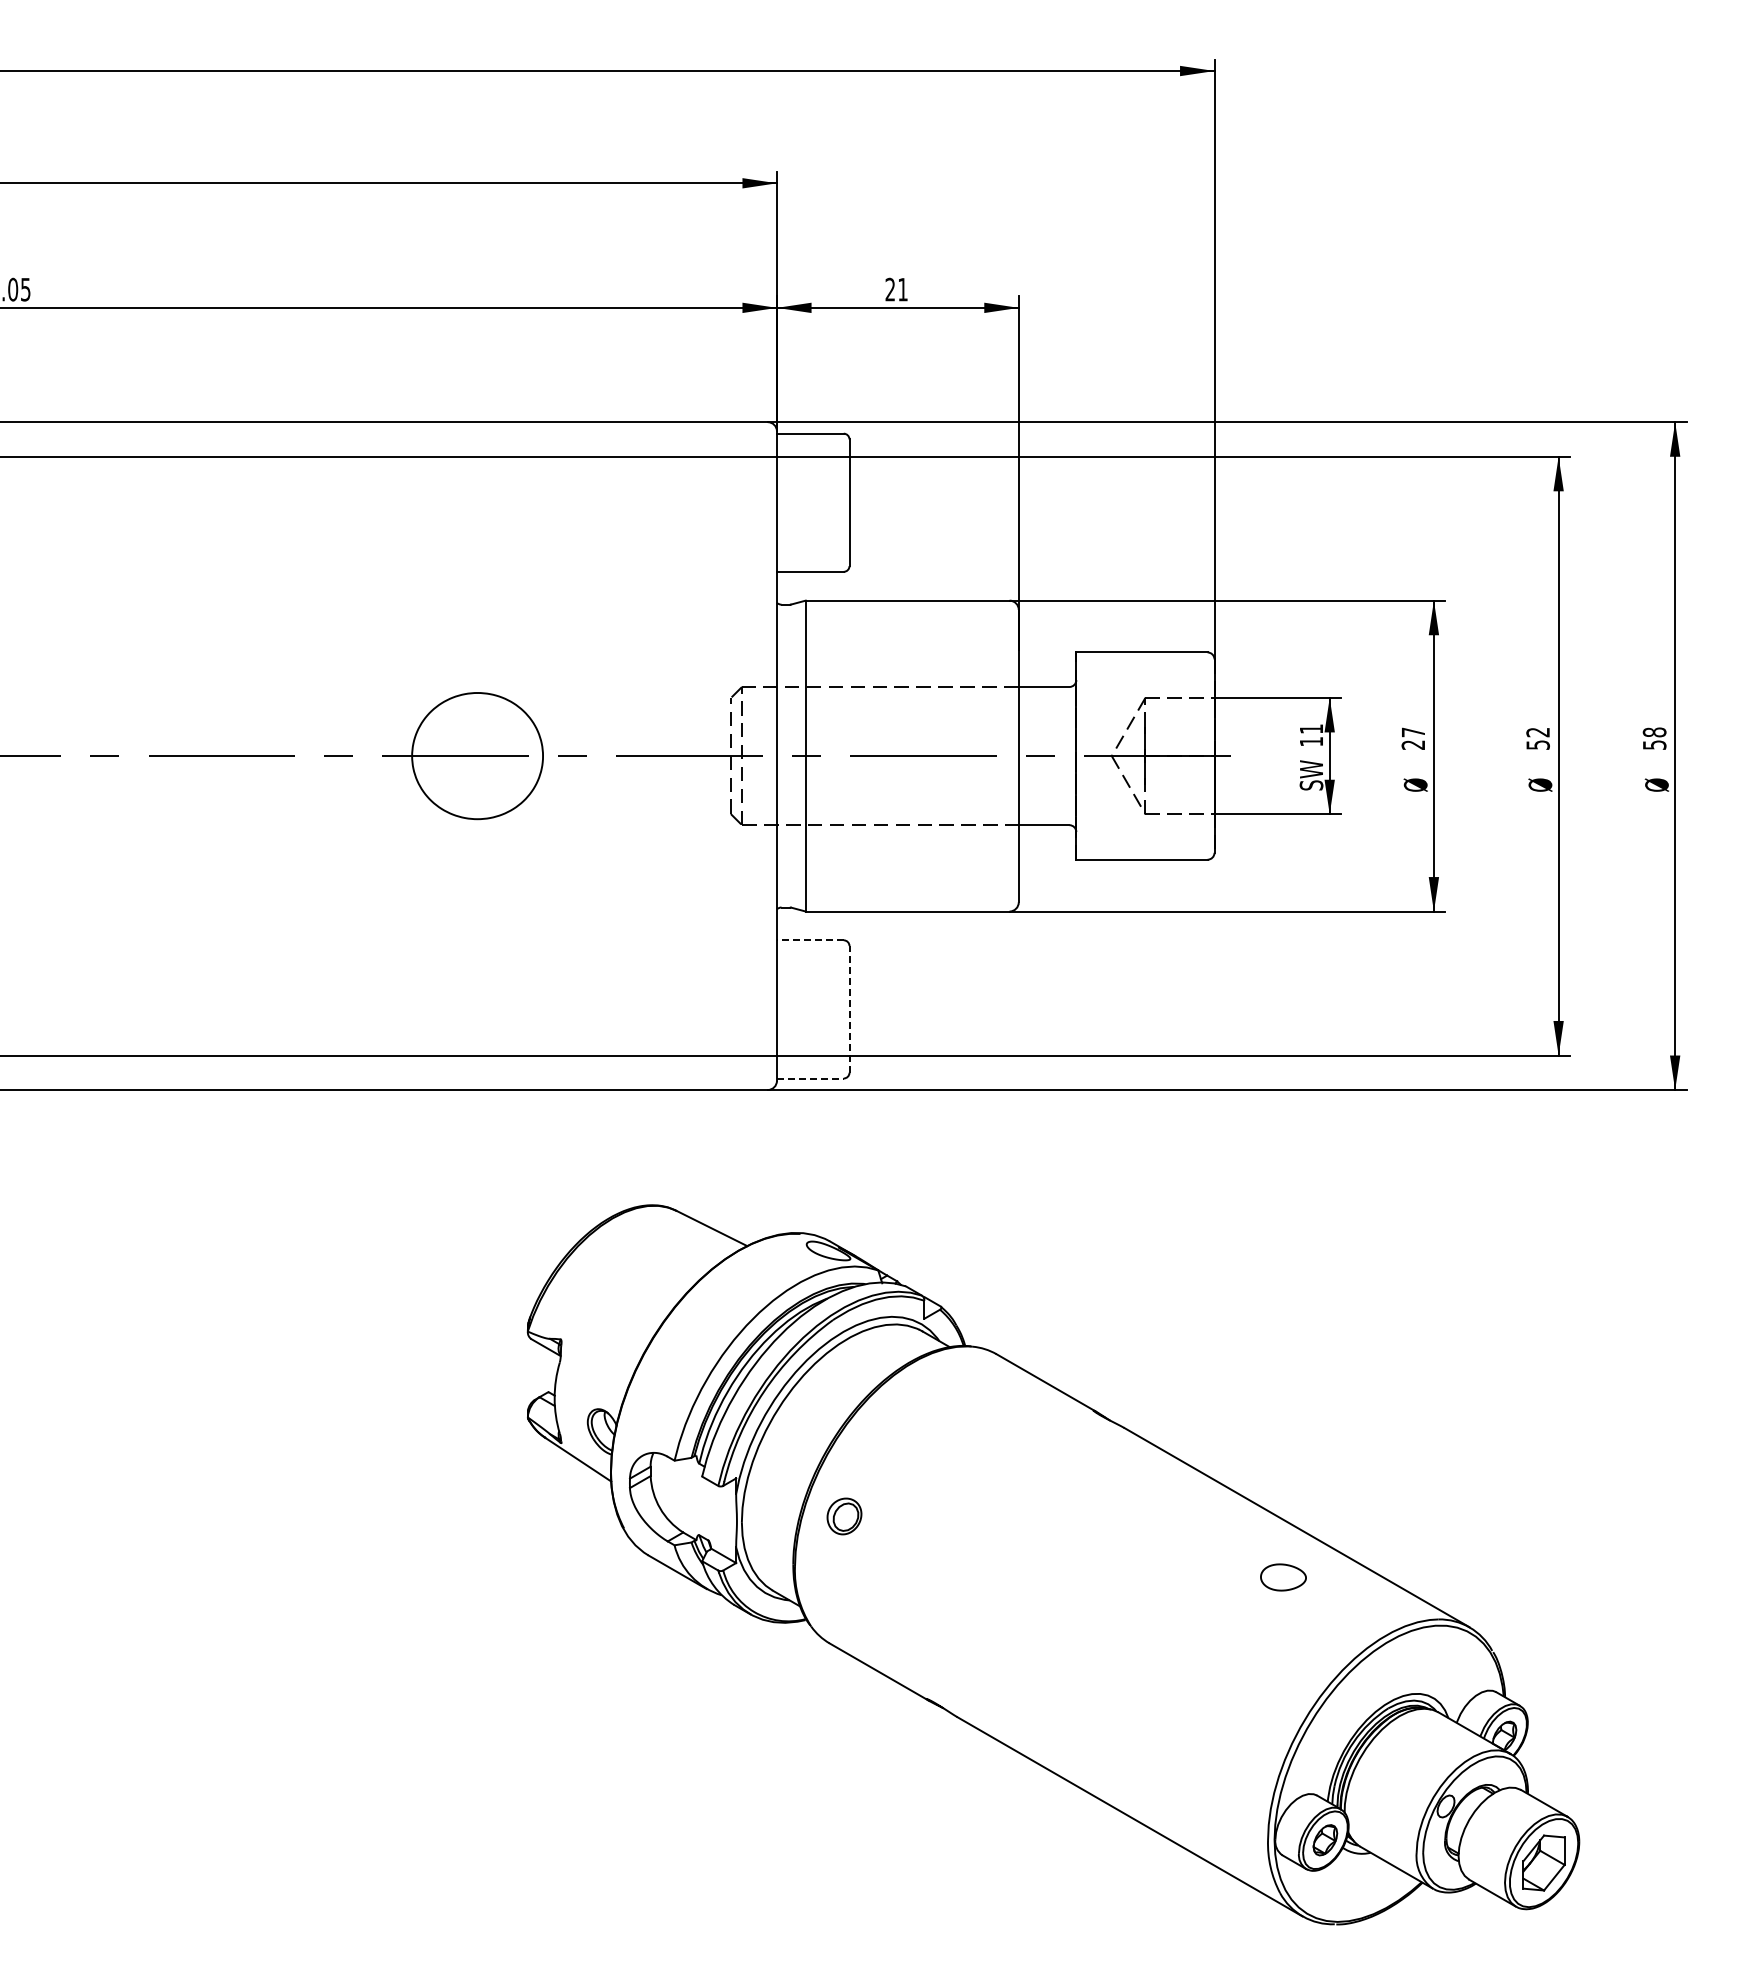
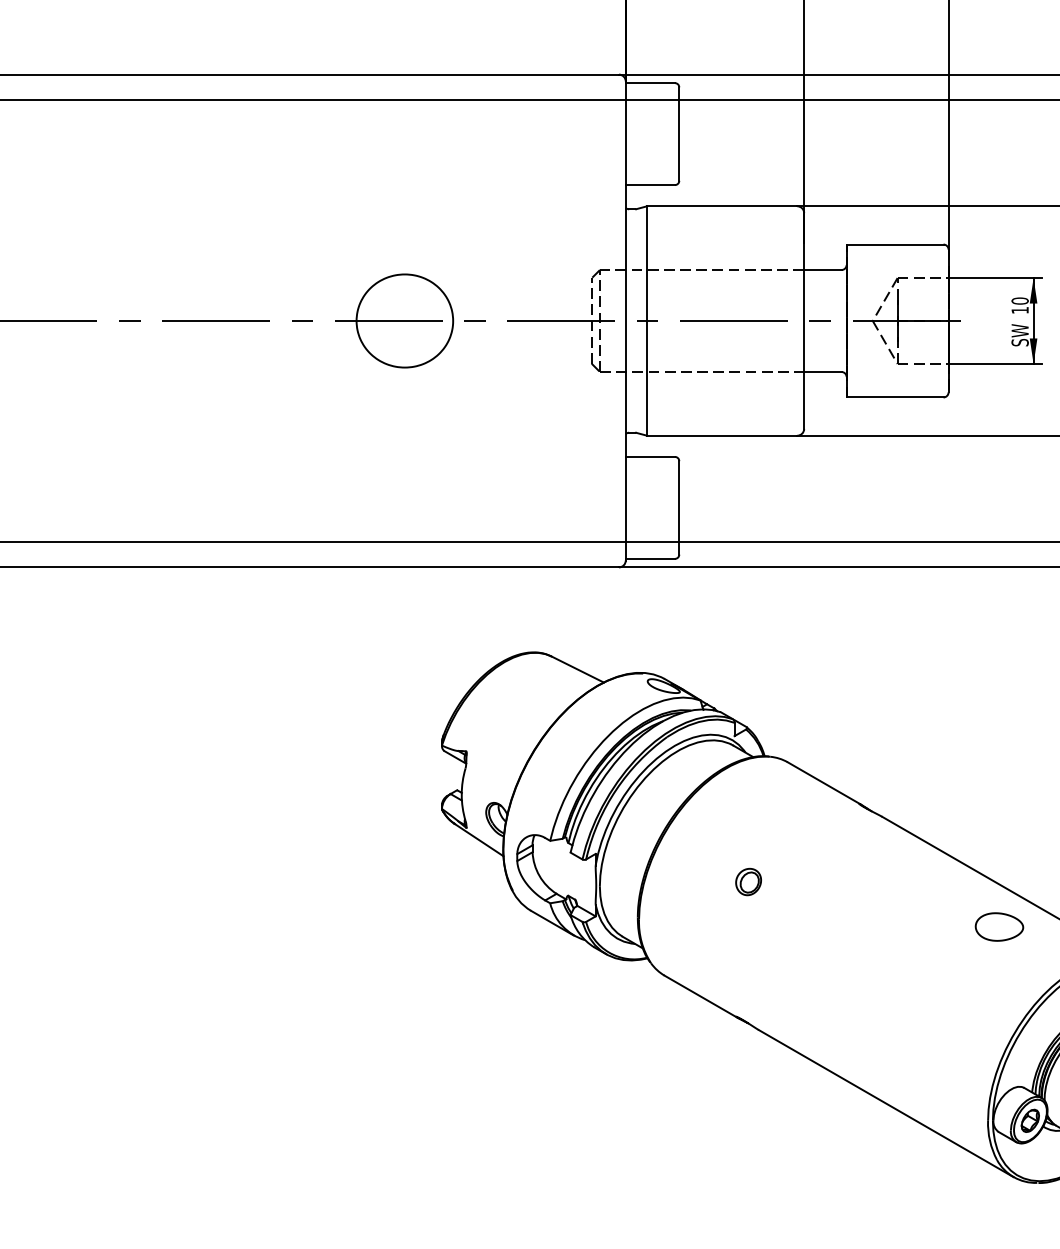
text: (1311, 729) -> (1020, 301), 11 -> 10
line: (809, 940) -> (649, 457), dashed -> solid
line: (849, 1008) -> (679, 507), dashed -> solid
line: (810, 1078) -> (650, 558), dashed -> solid
part: (844, 1516) -> (748, 882), moved
part: (1283, 1577) -> (999, 927), size x1.43

